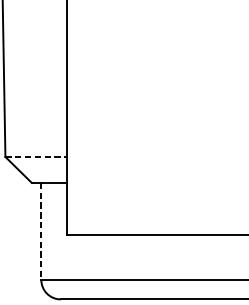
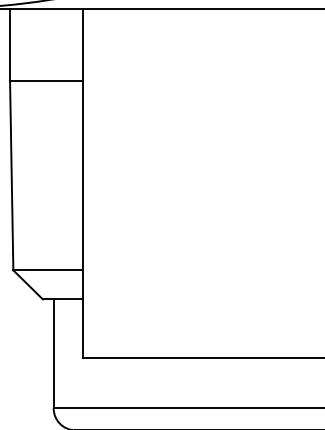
line: (36, 157) -> (48, 270), dashed -> solid
line: (41, 231) -> (53, 353), dashed -> solid

